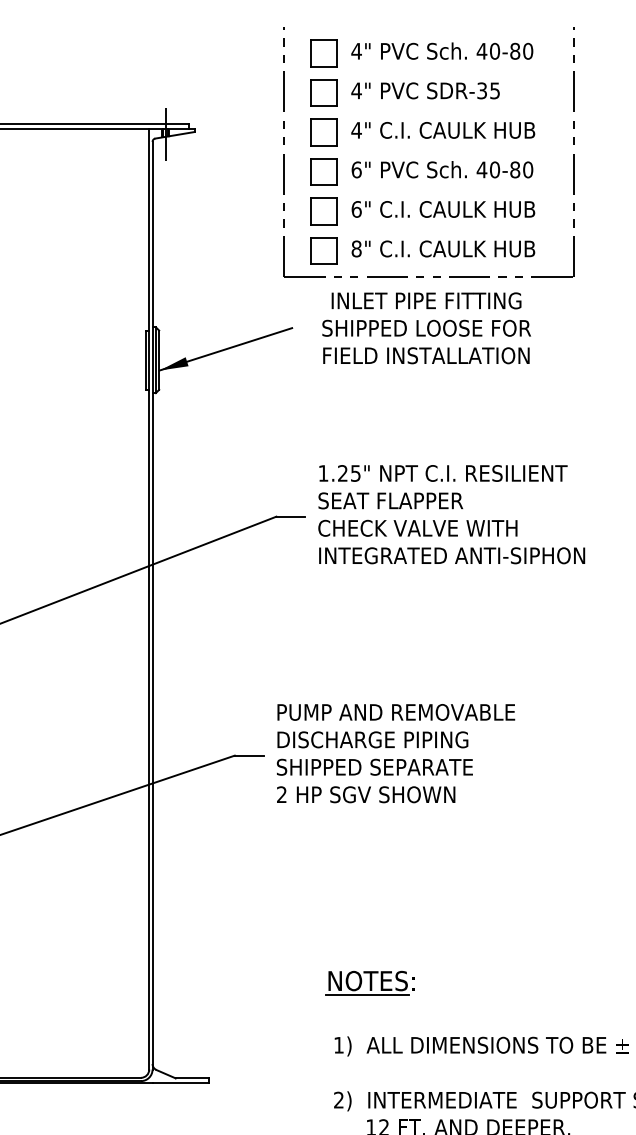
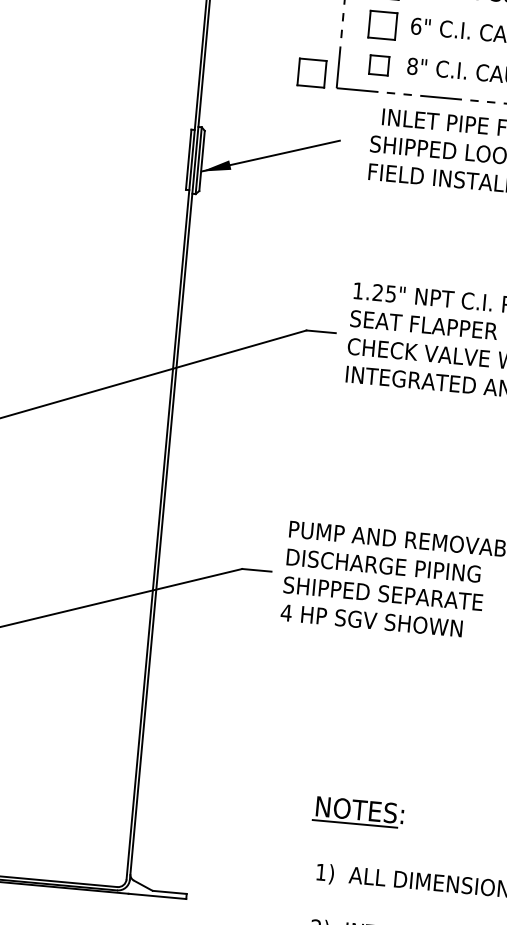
part: (323, 250) -> (378, 64), size x0.7
part: (258, 264) -> (311, 73), added
text: (281, 794) -> (286, 612), 2 -> 4

